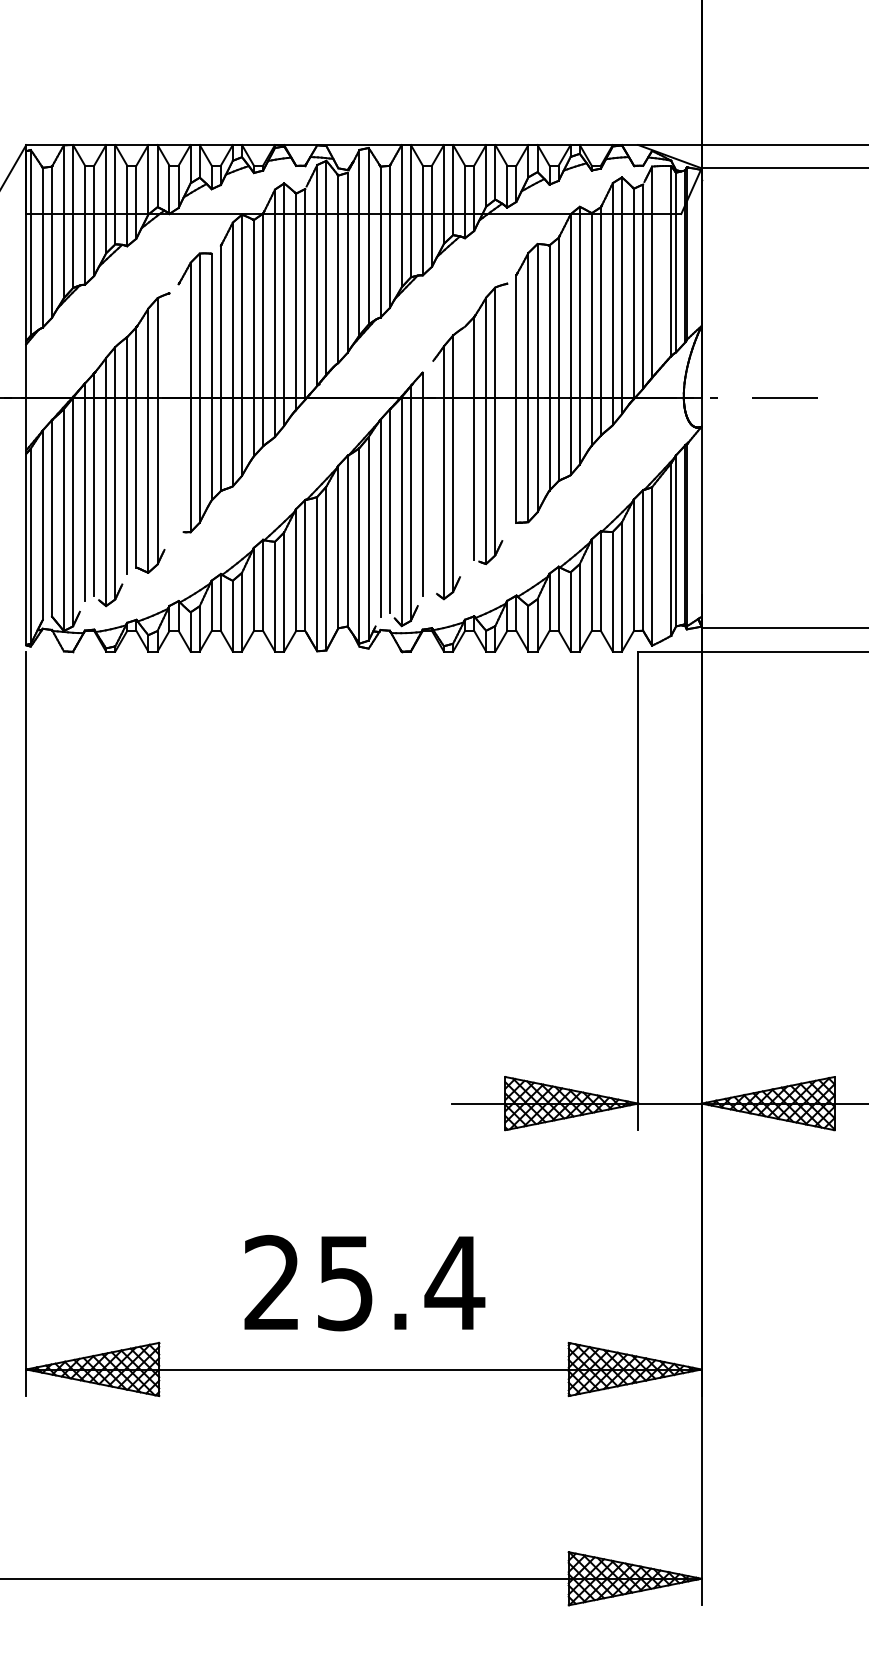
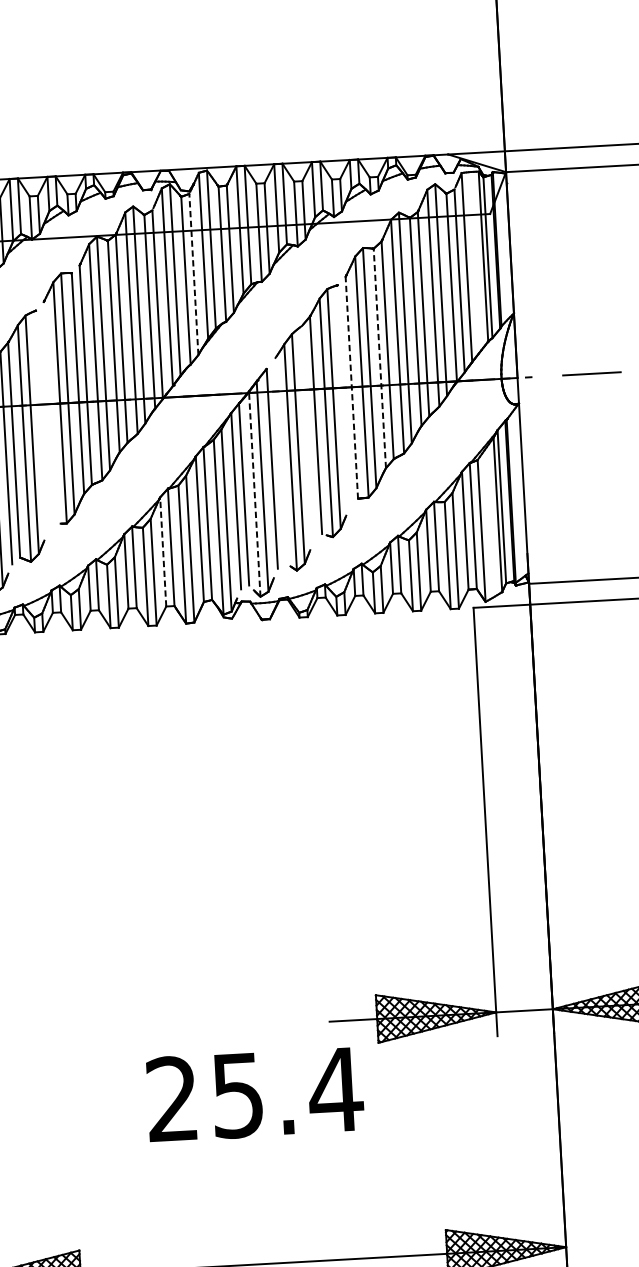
line: (347, 262) -> (193, 274), solid -> dashed
line: (549, 368) -> (379, 358), solid -> dashed
line: (516, 398) -> (351, 387), solid -> dashed
line: (401, 511) -> (254, 494), solid -> dashed
line: (296, 570) -> (163, 552), solid -> dashed
text: (364, 1283) -> (254, 1094), moved

